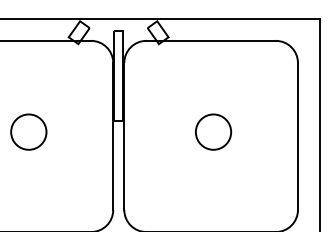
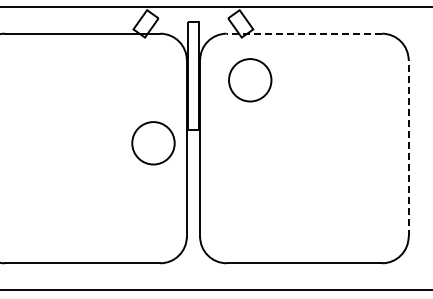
line: (211, 40) -> (304, 33), solid -> dashed
circle: (28, 132) -> (153, 143), moved
circle: (213, 132) -> (250, 80), moved
line: (297, 136) -> (408, 148), solid -> dashed

